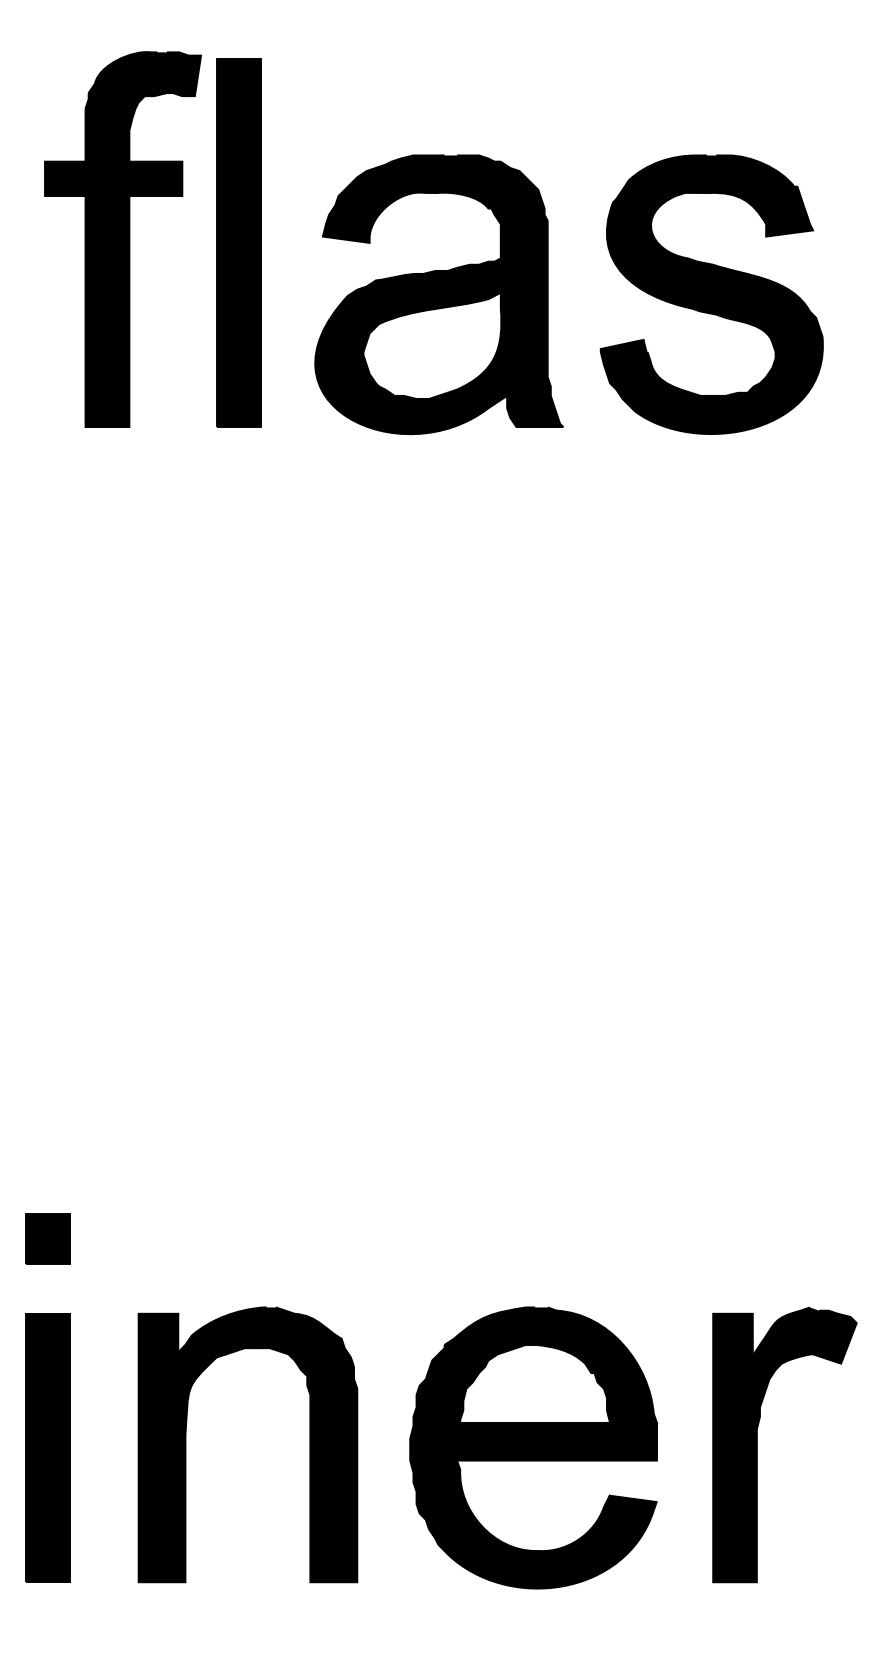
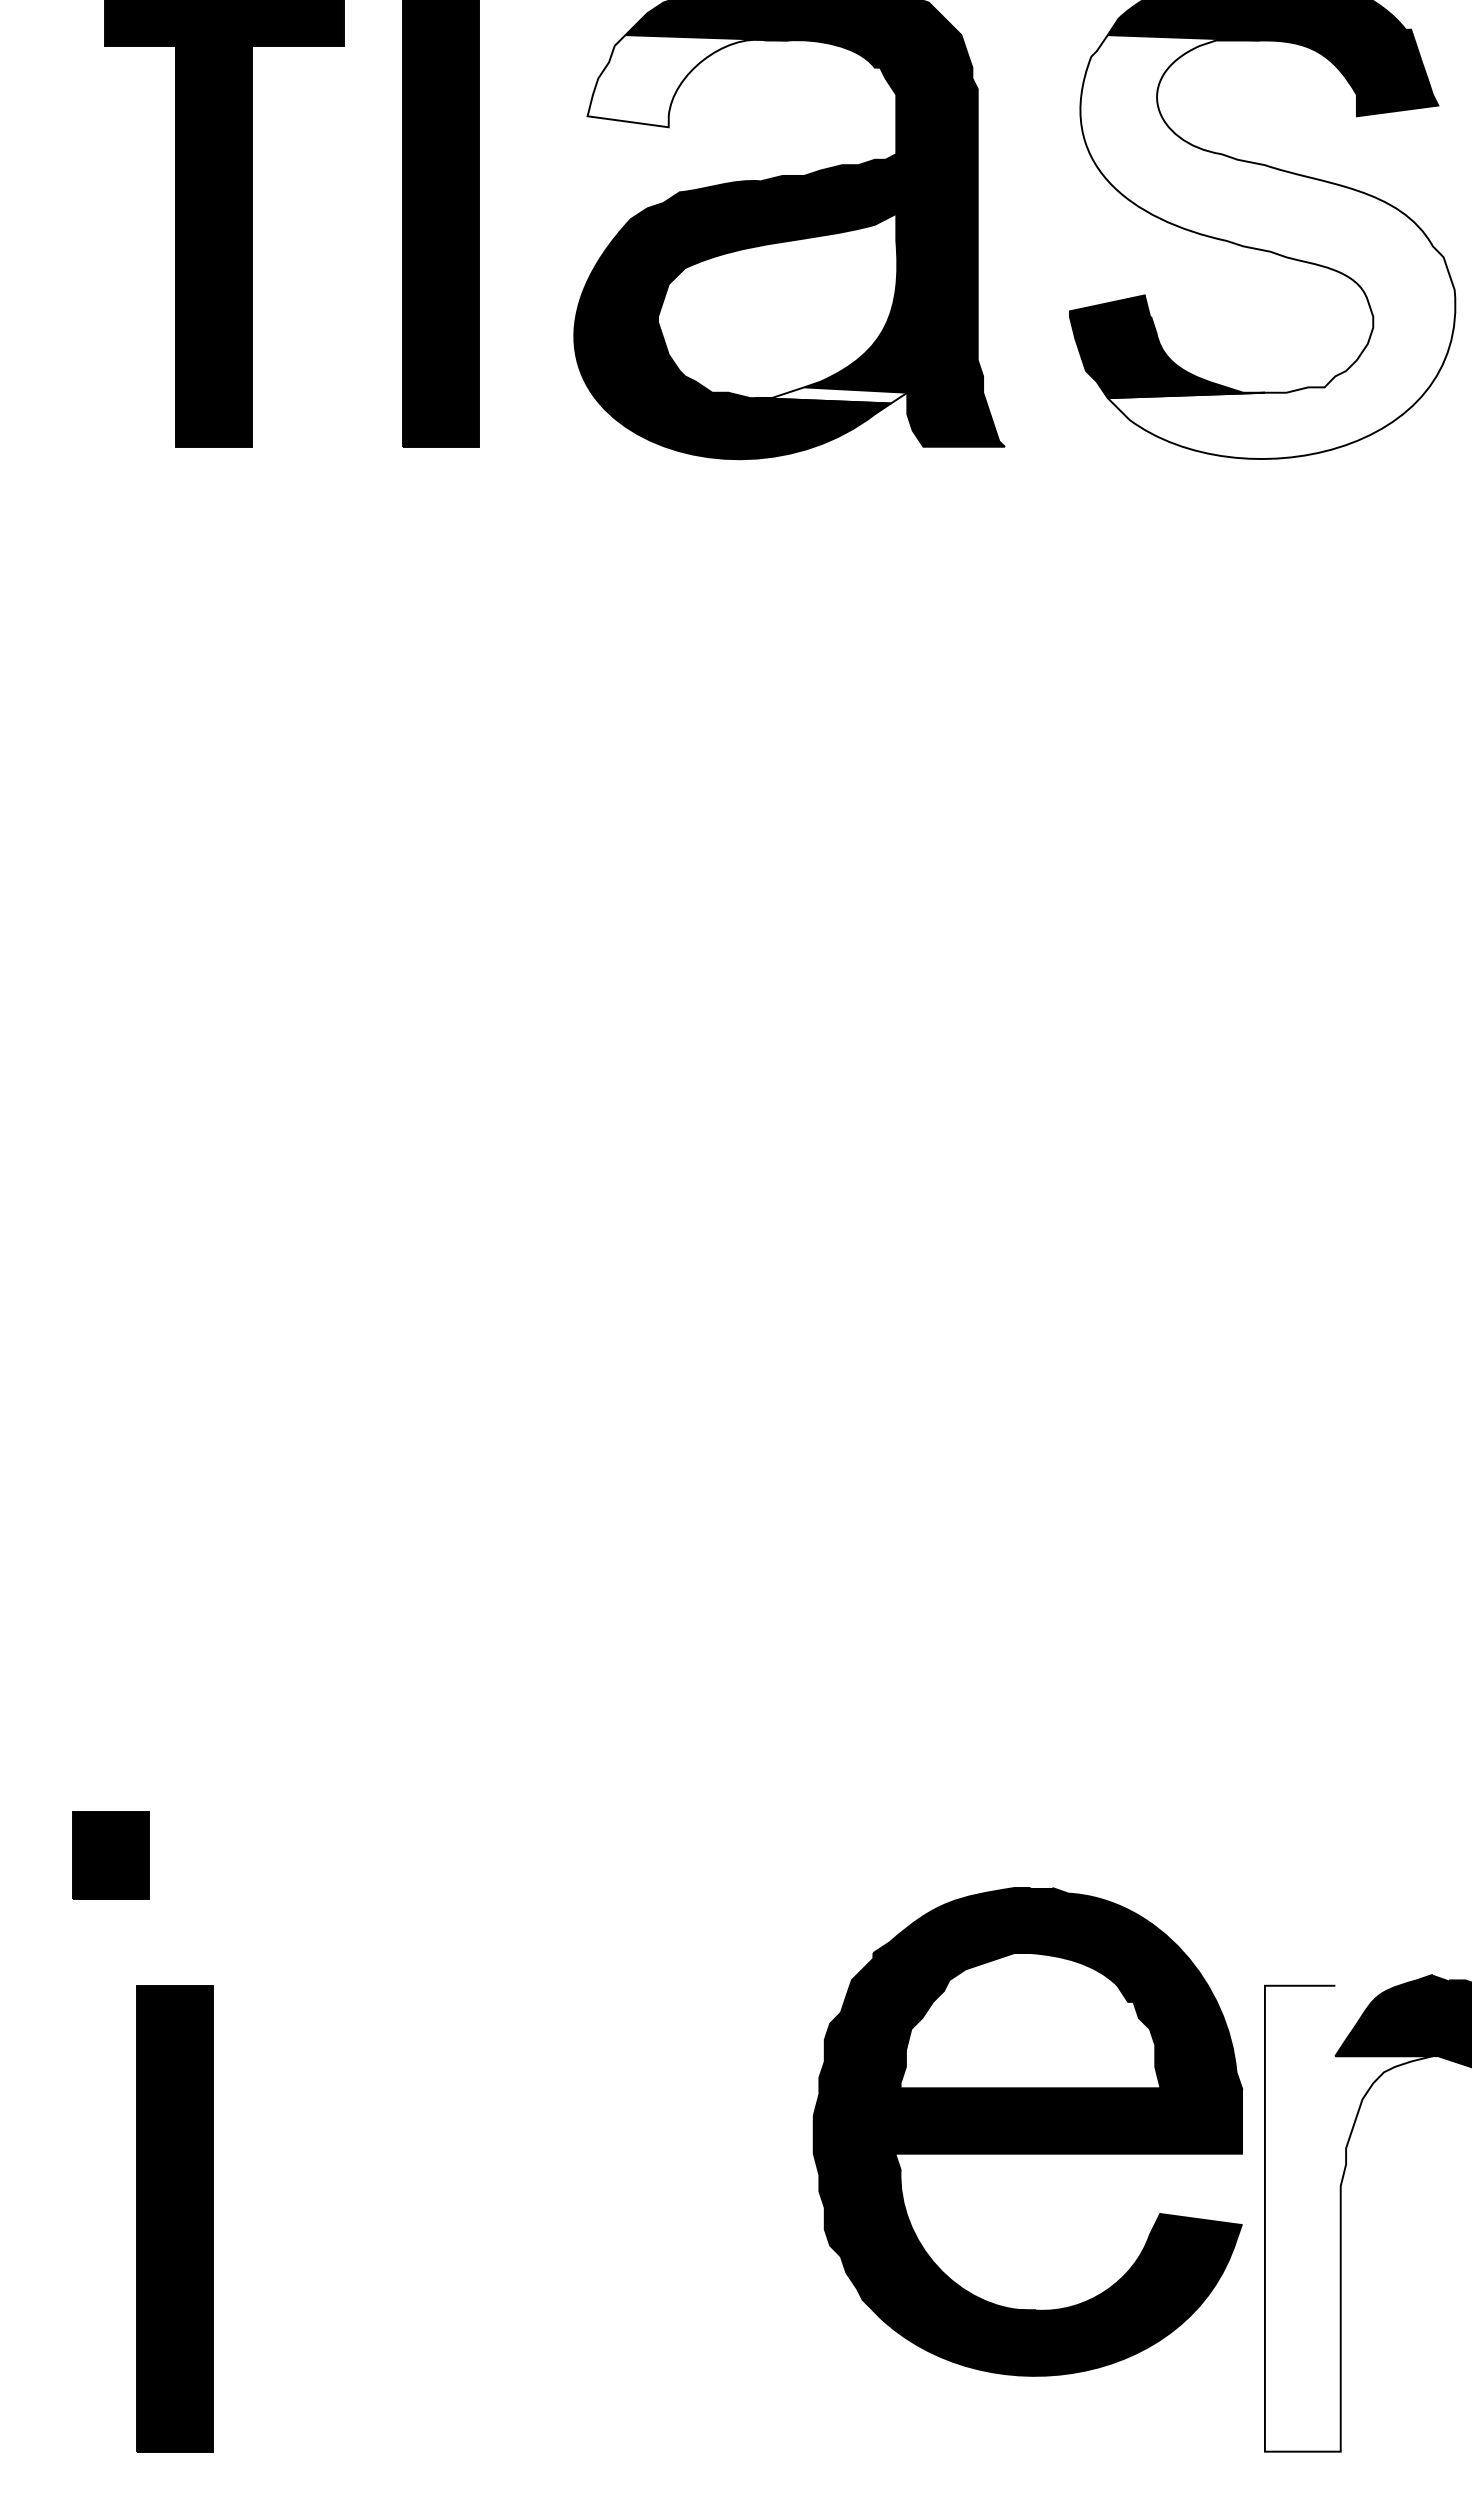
fill: (380, 215) -> (687, 79), removed
fill: (714, 311) -> (1267, 246), removed
fill: (463, 397) -> (831, 395), removed
part: (186, 1444) -> (350, 2212), removed
part: (47, 1447) -> (173, 2217), moved
part: (533, 1447) -> (1027, 2131), moved
fill: (761, 1447) -> (1348, 2217), removed

